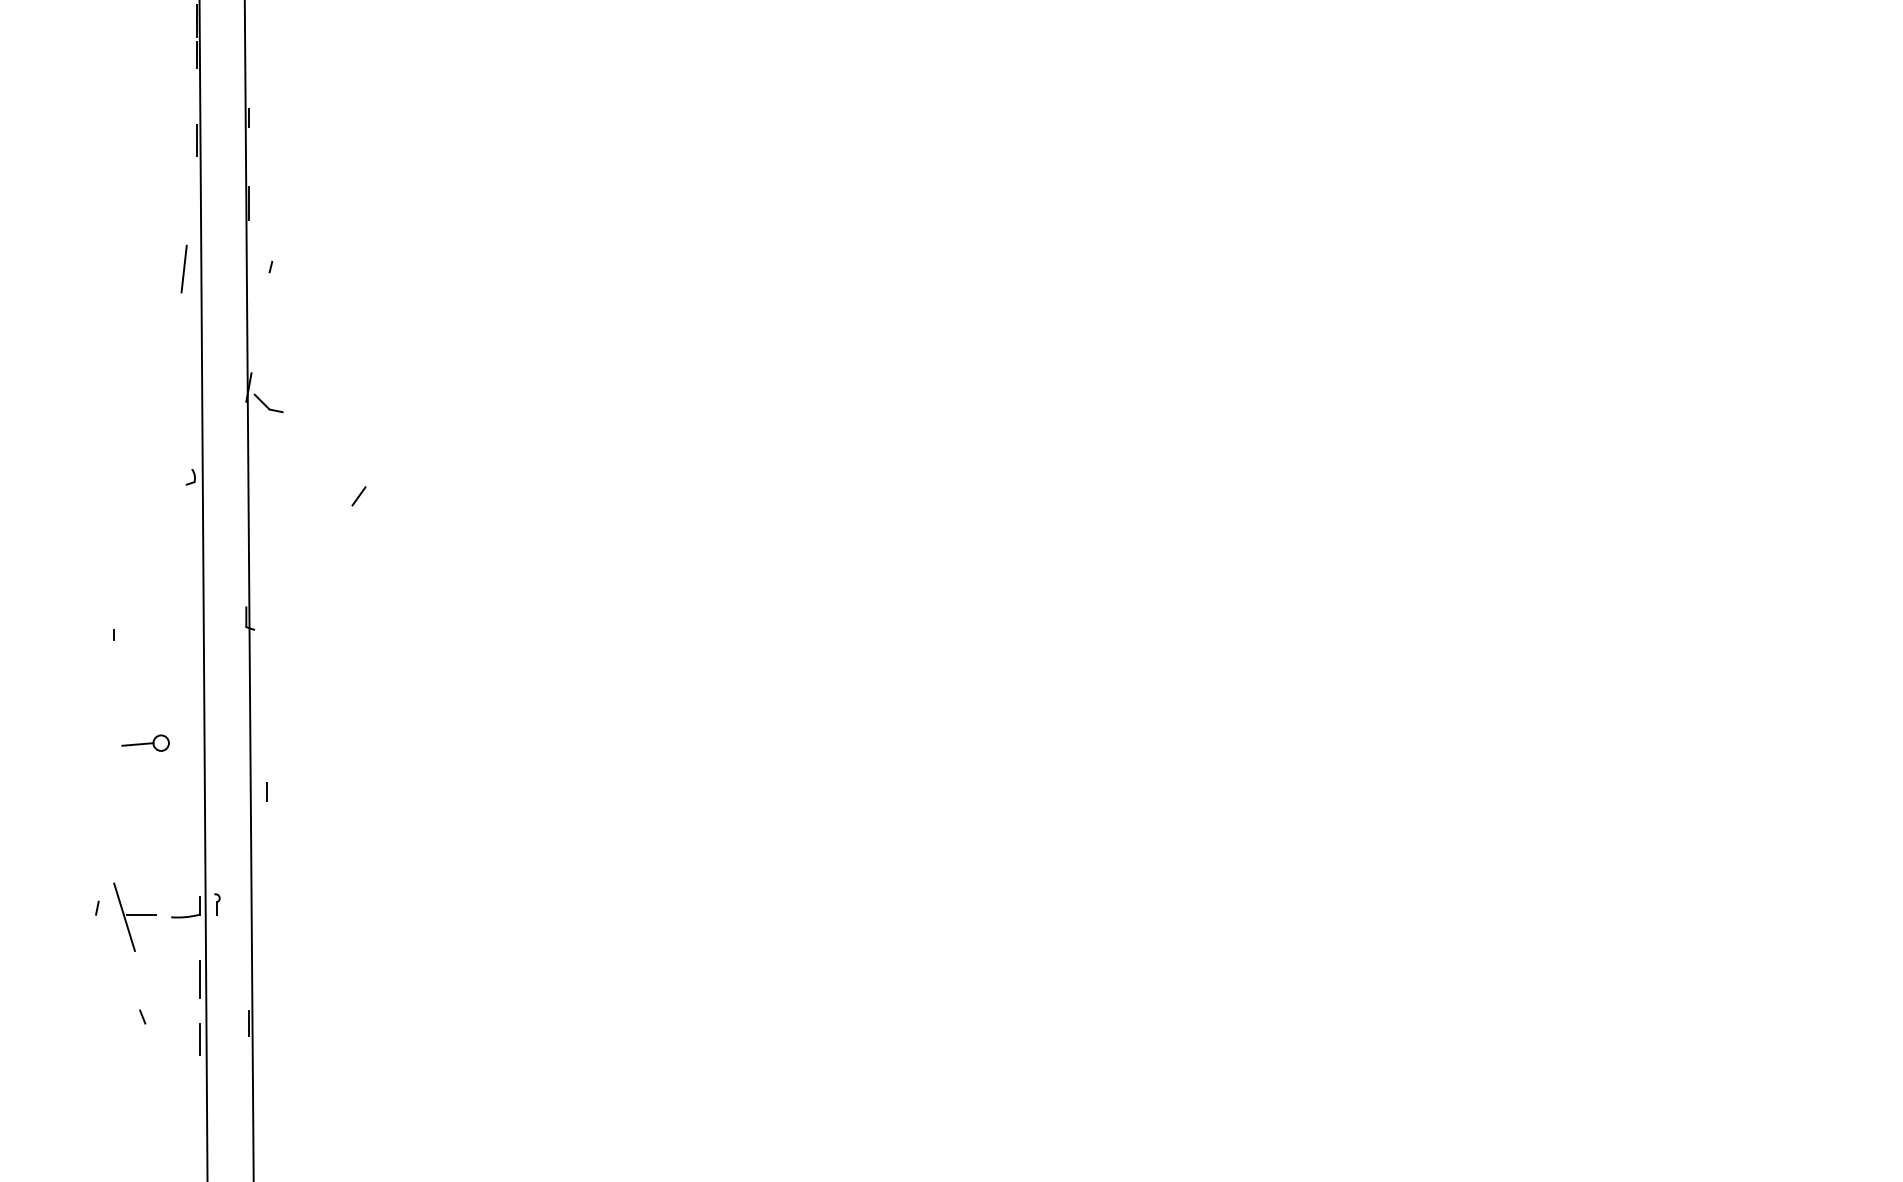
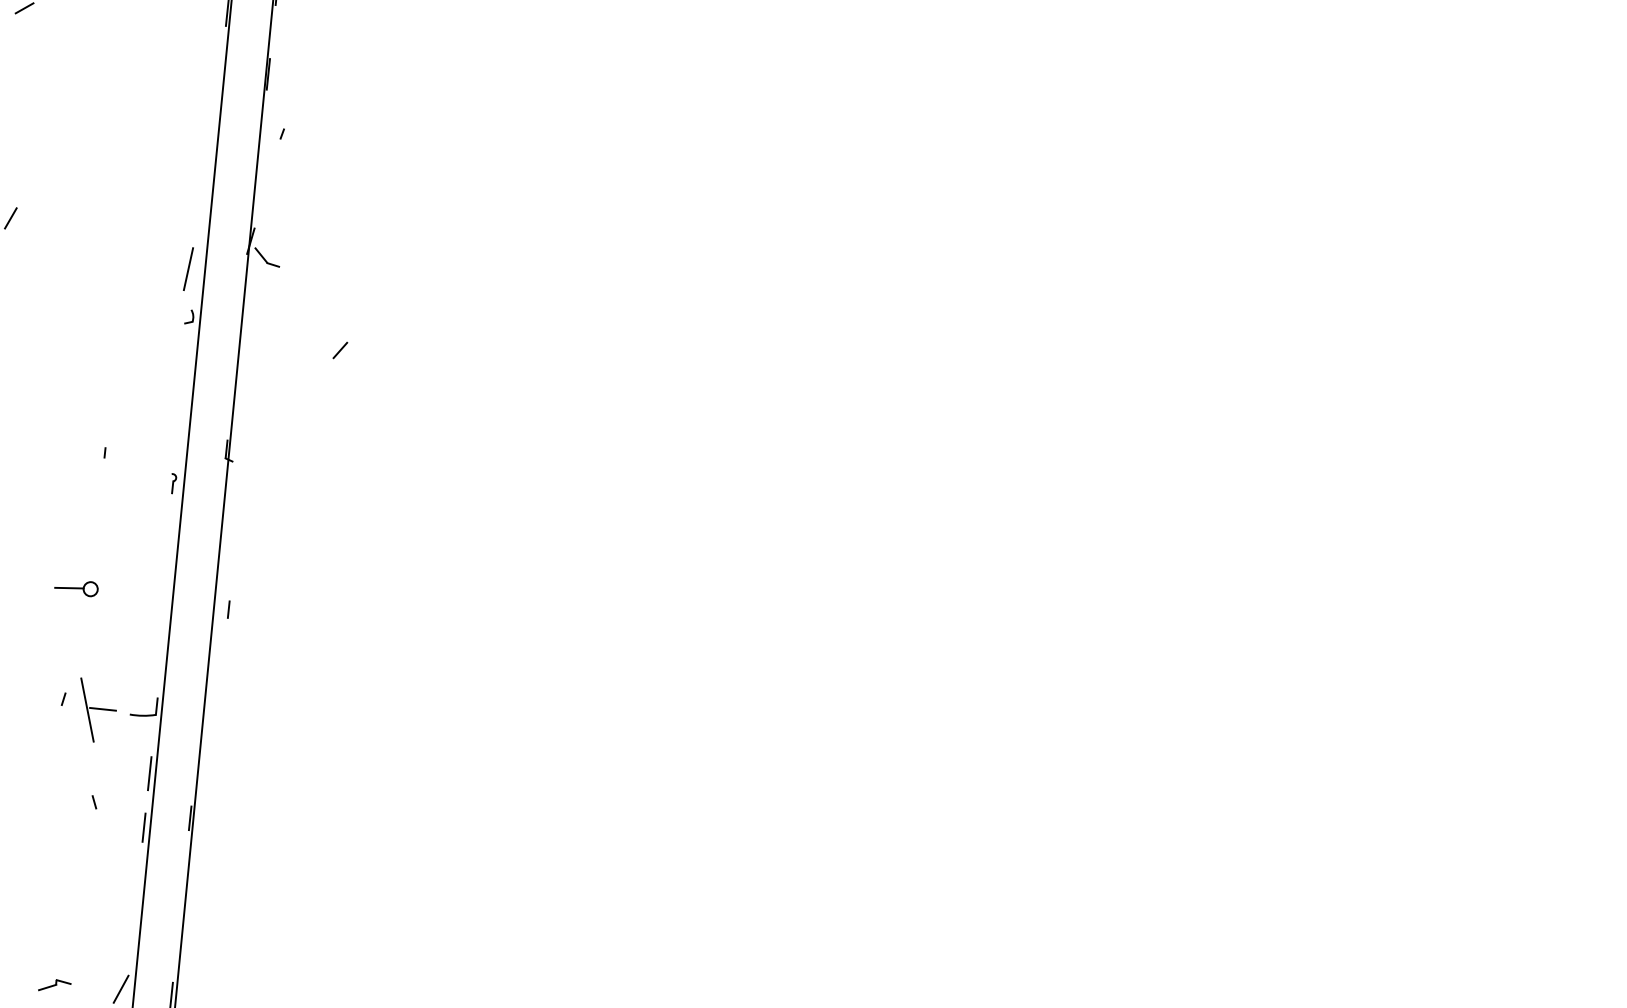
line: (183, 268) -> (187, 268), moved
part: (145, 742) -> (76, 587), moved
part: (217, 904) -> (173, 483), moved

